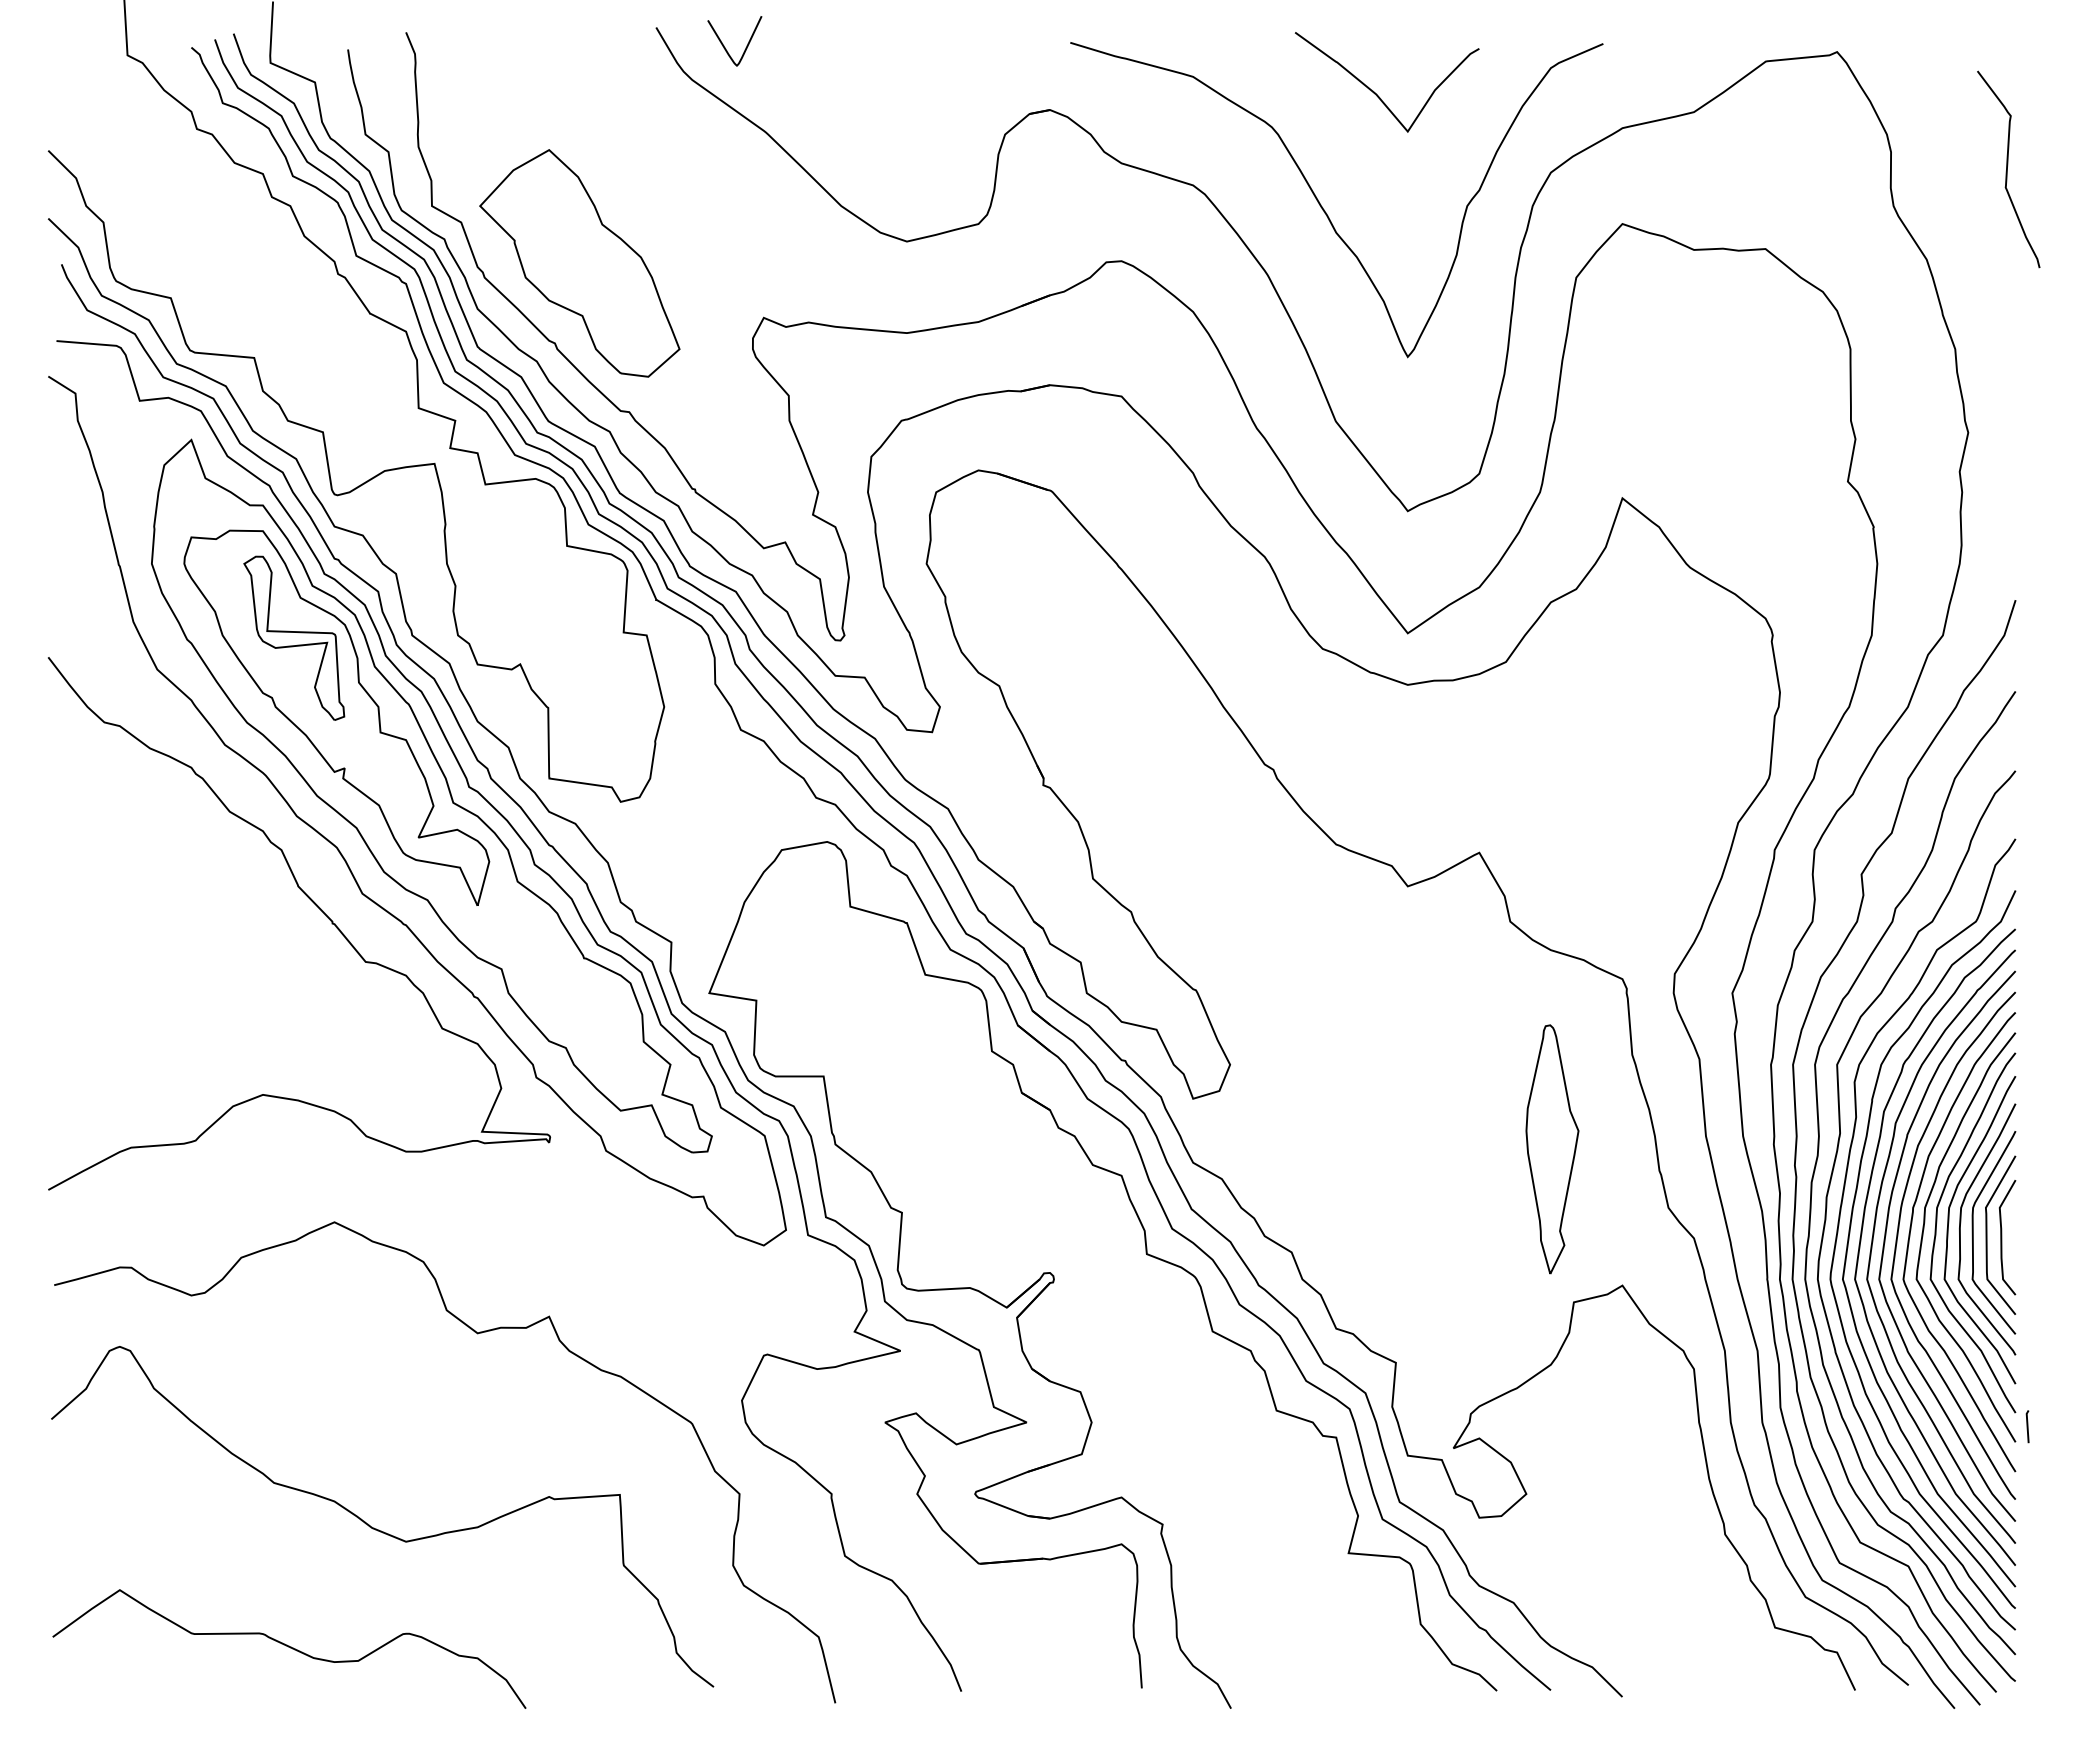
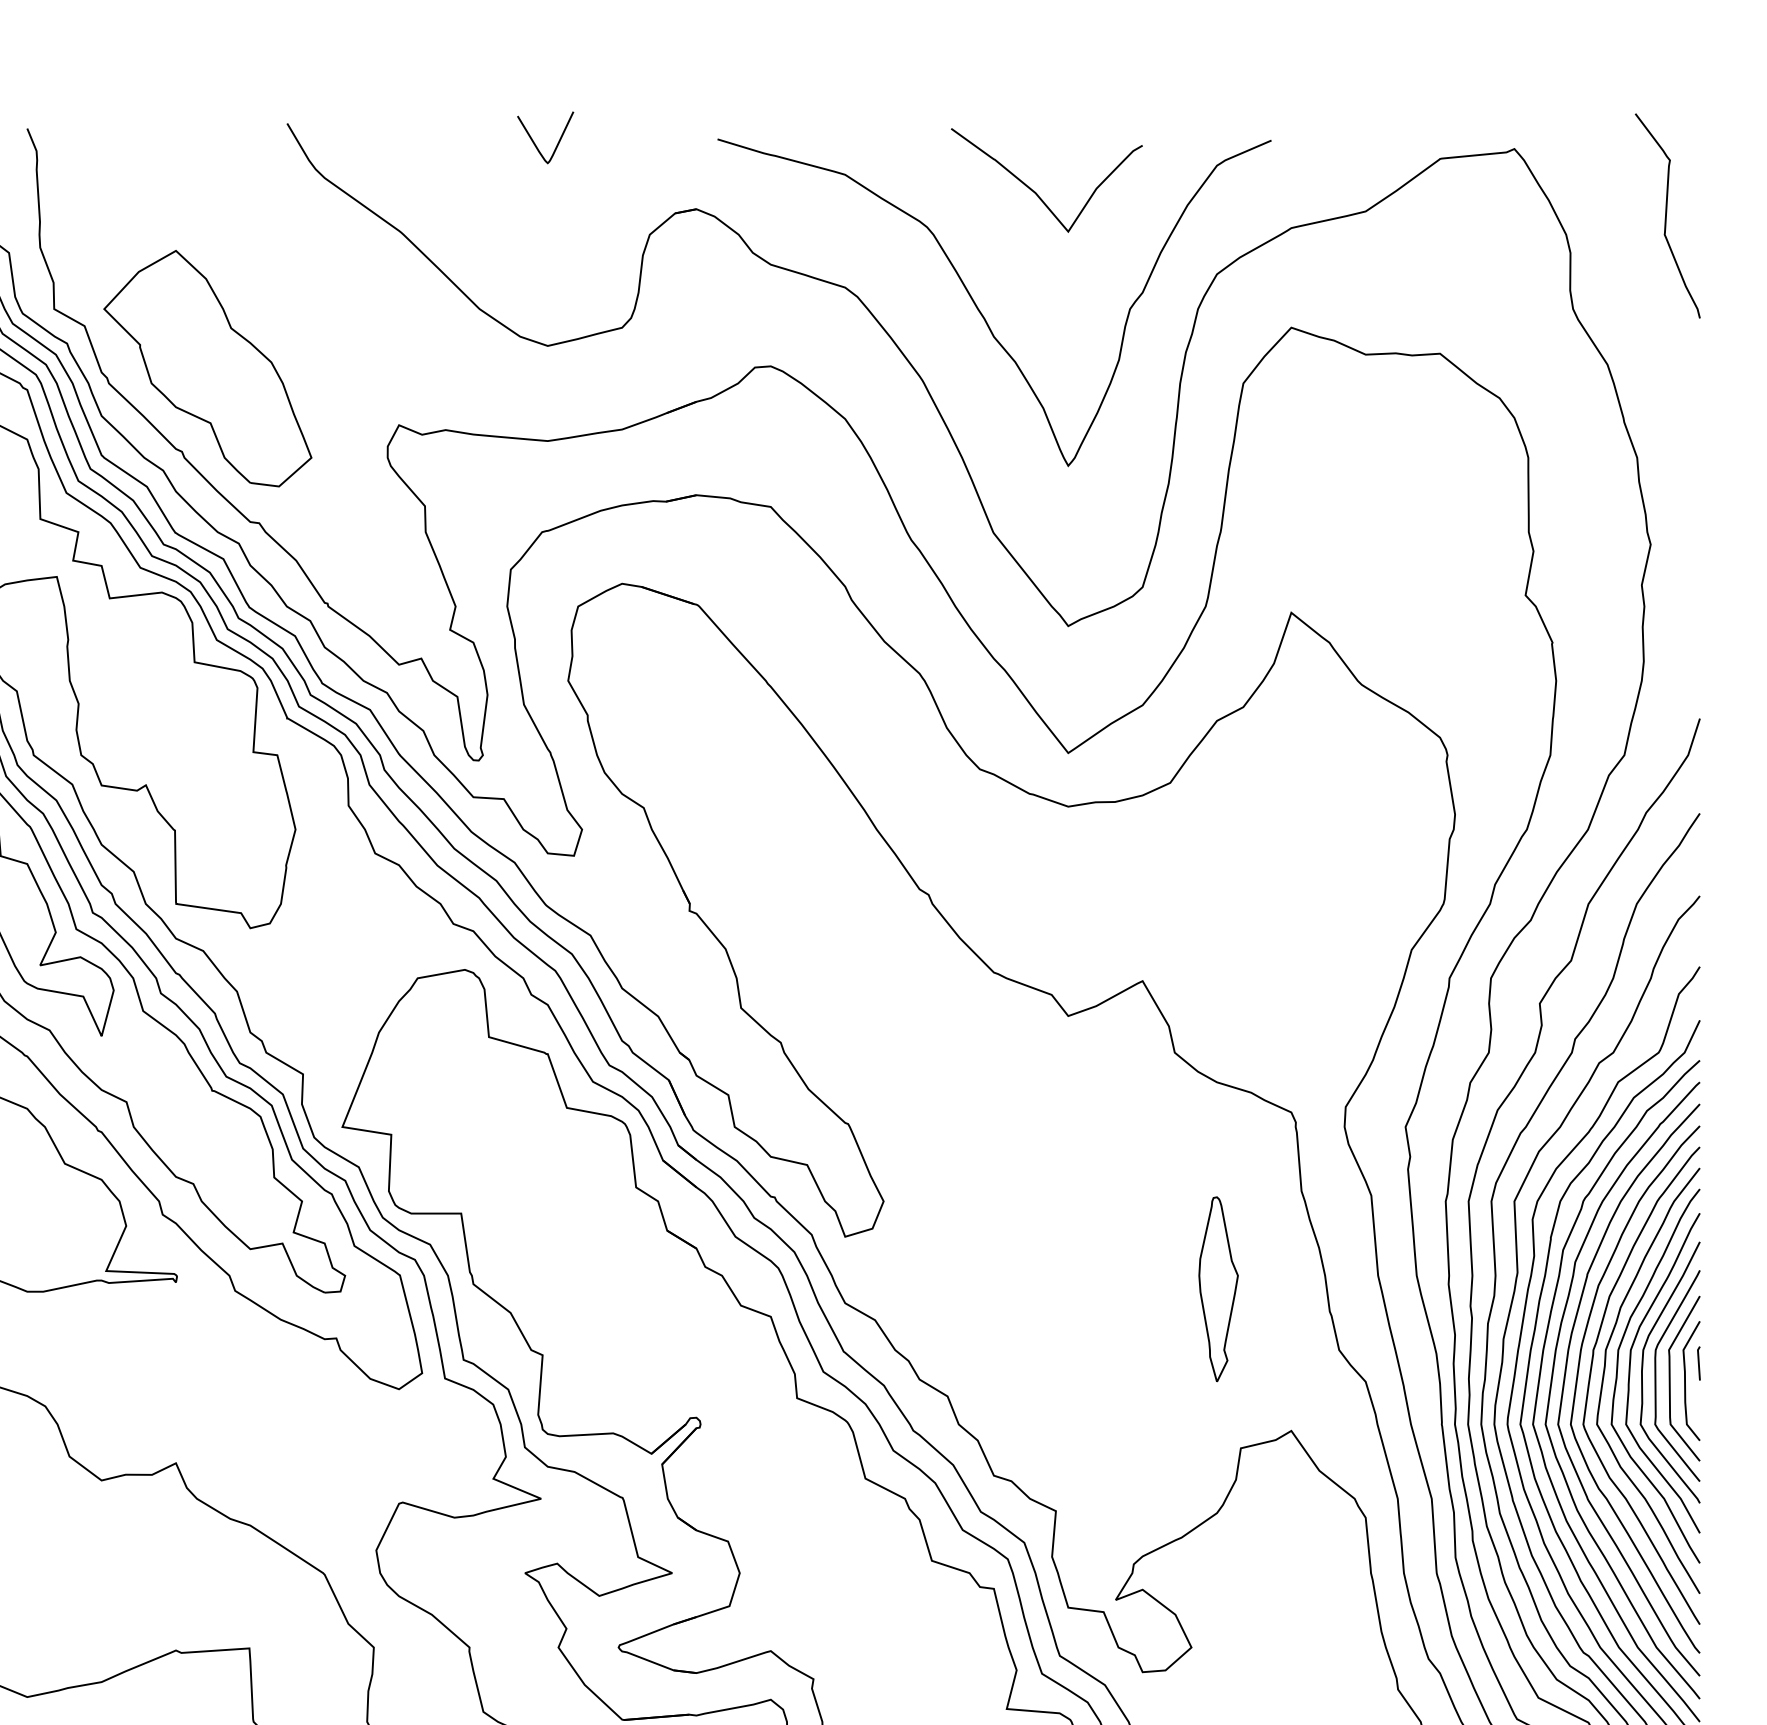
curve: (724, 45) -> (534, 142), moved
curve: (2007, 169) -> (1666, 215), moved
part: (1552, 1149) -> (1218, 1289), size x0.71
line: (2027, 1426) -> (1698, 1363), moved

